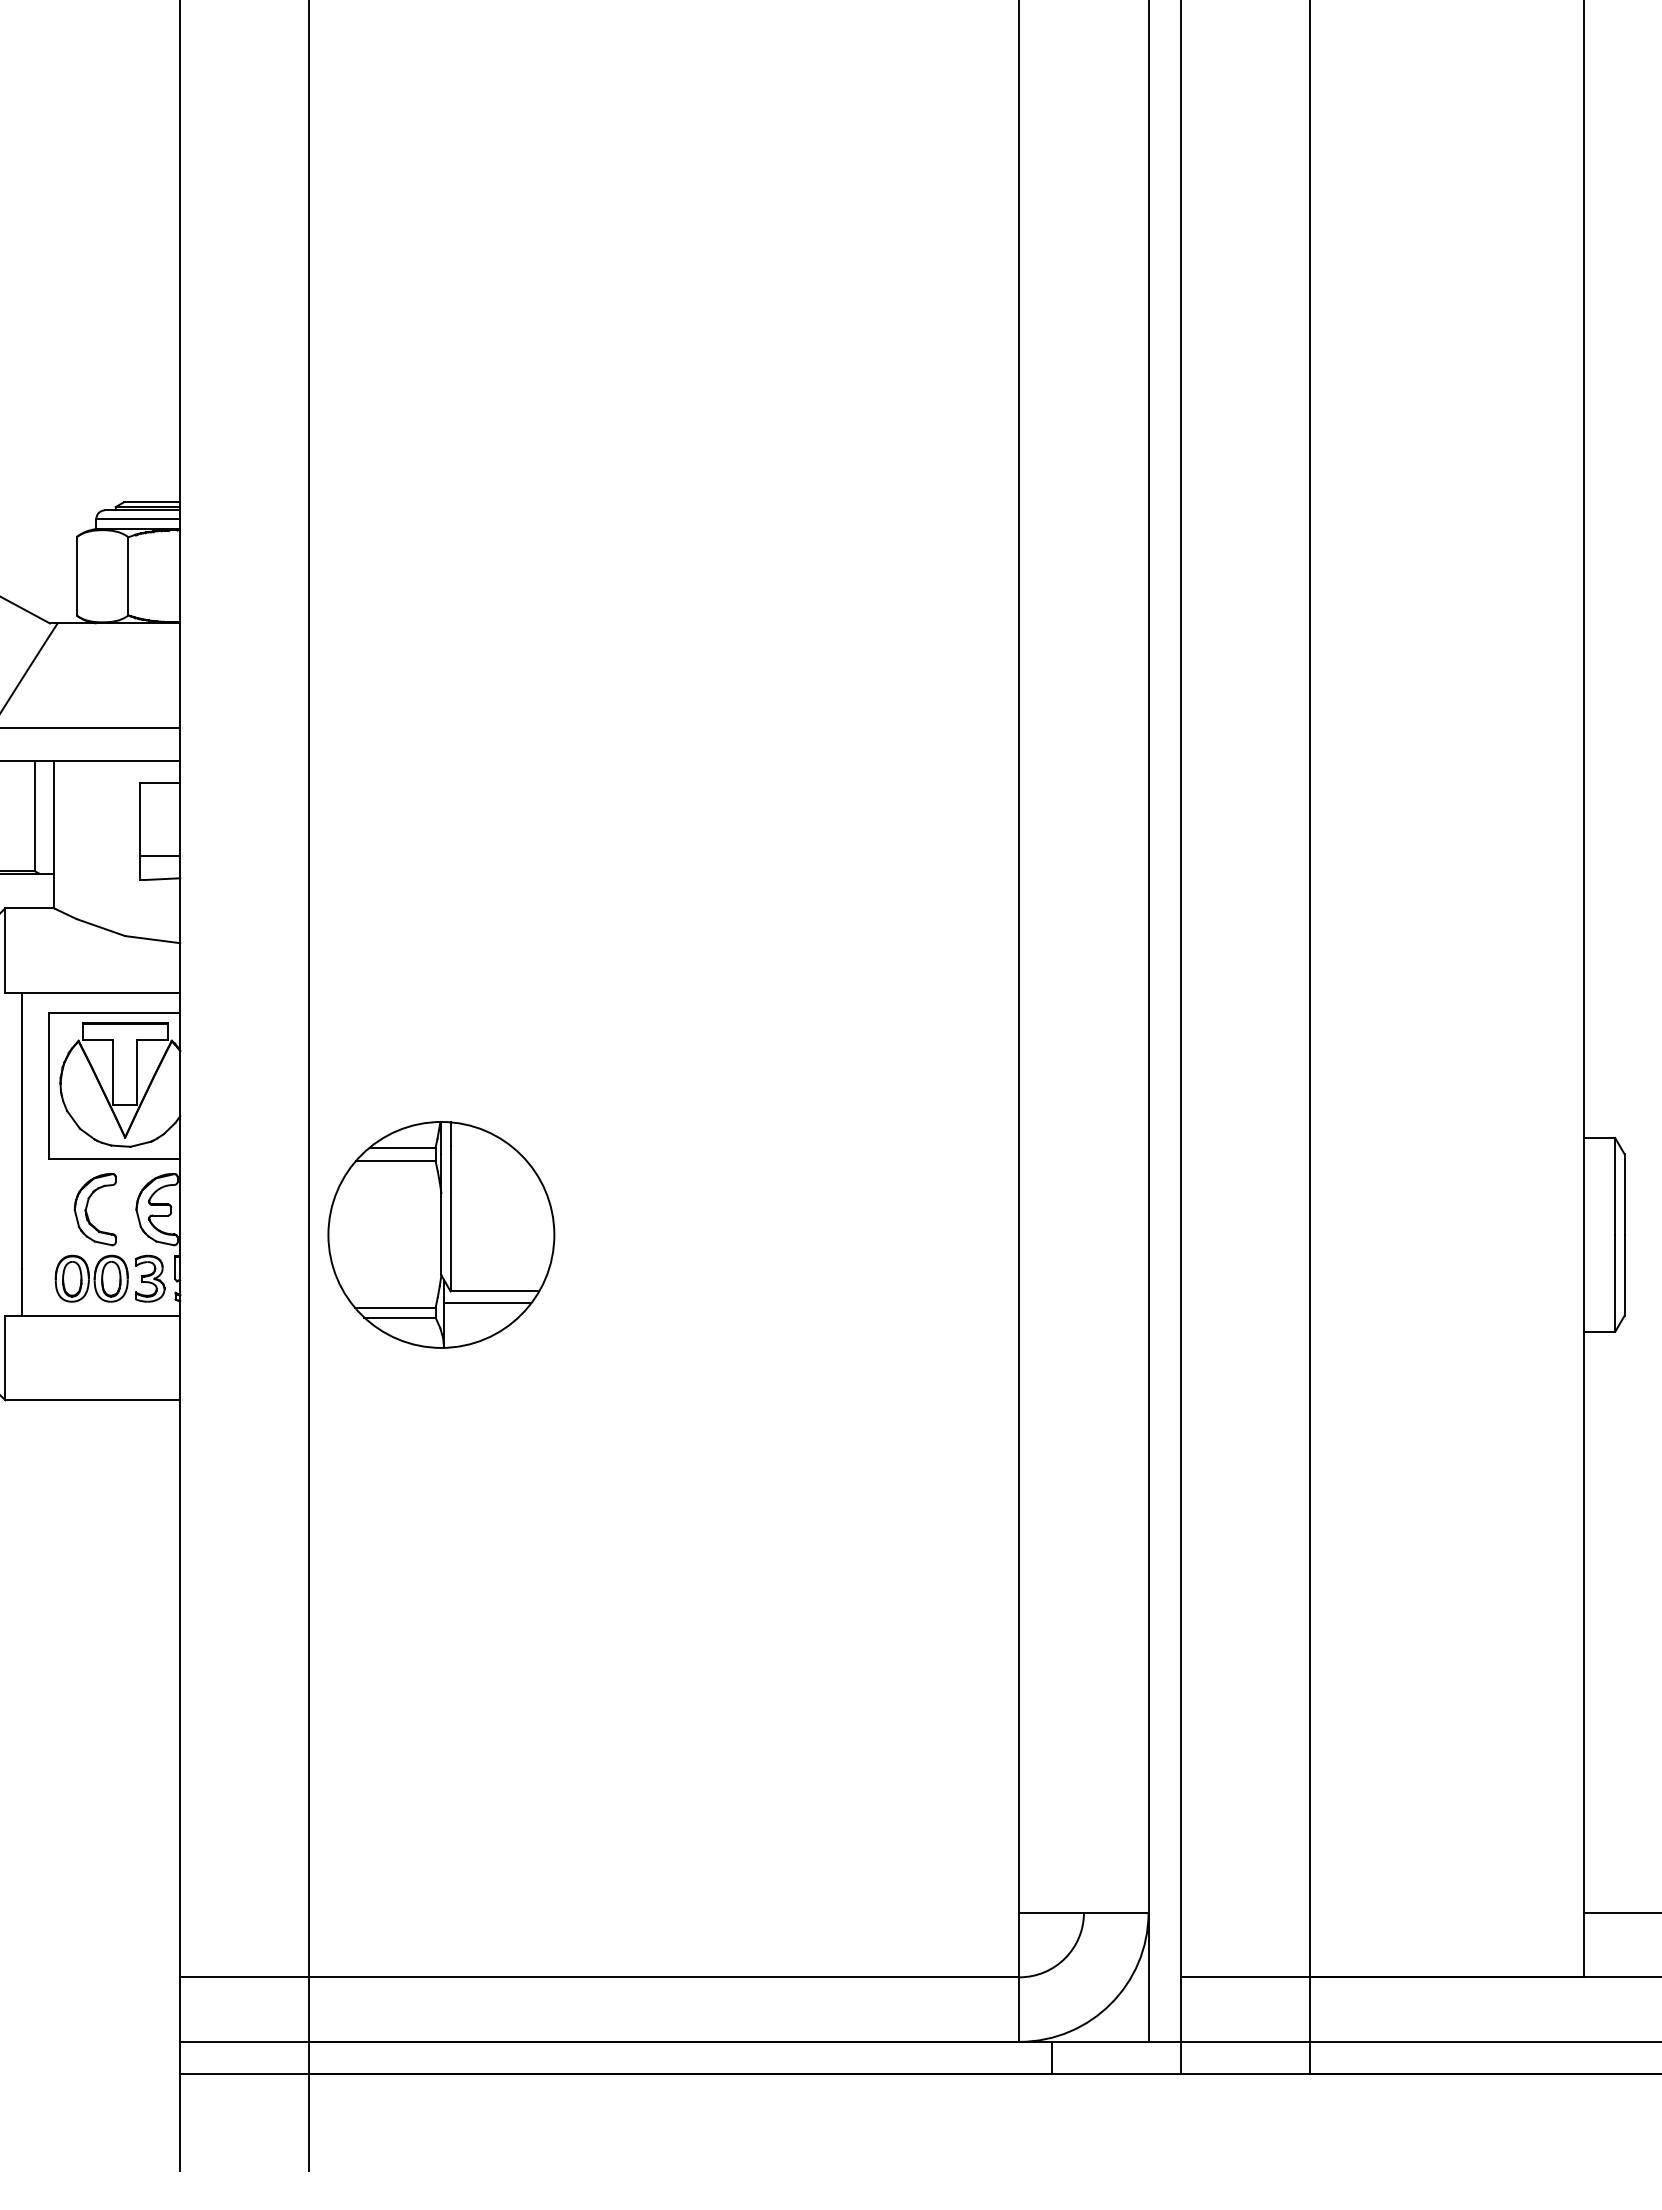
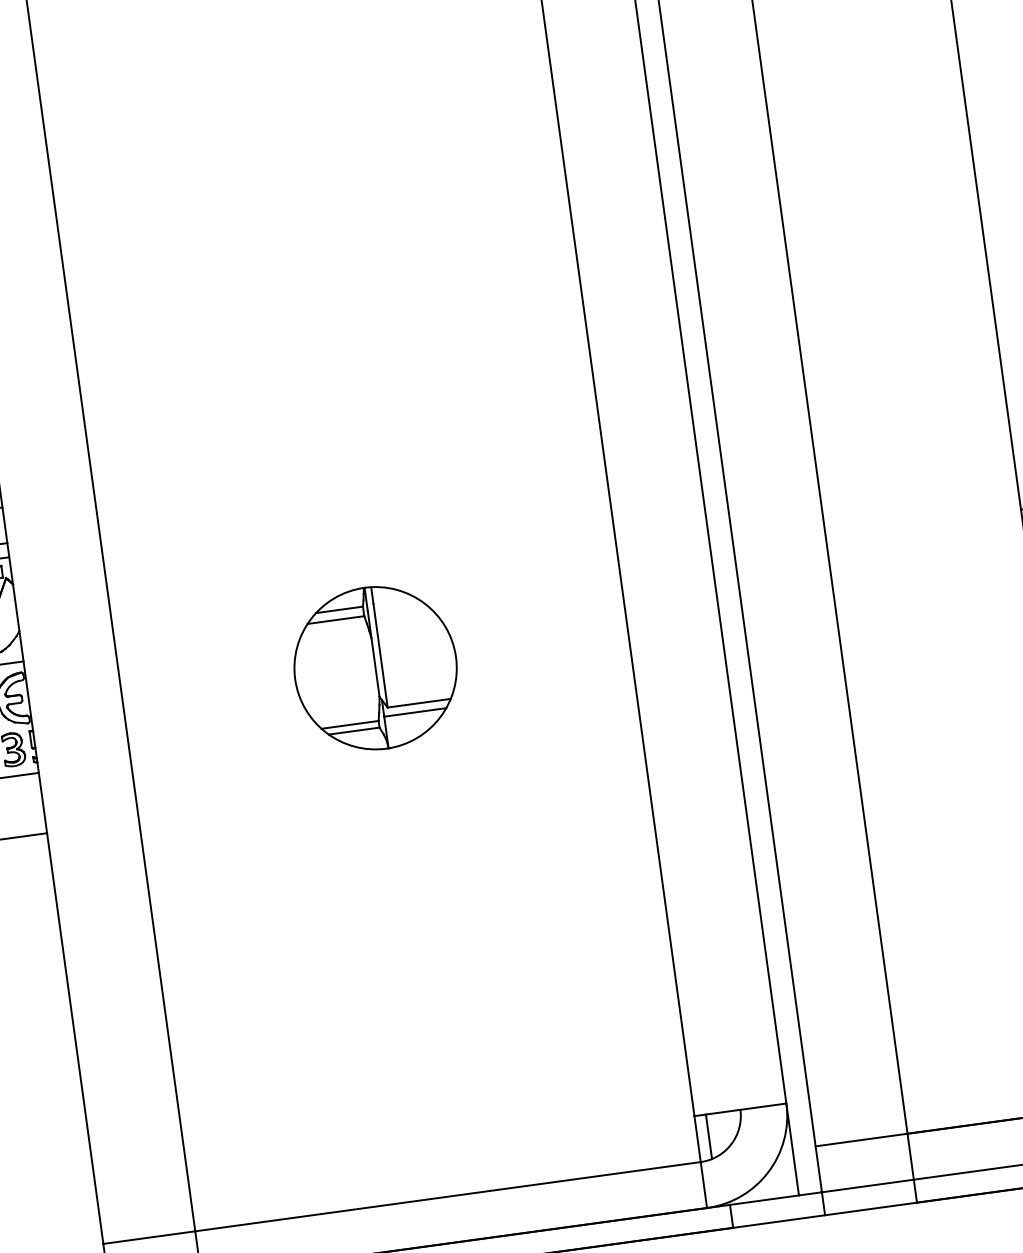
part: (441, 1234) -> (375, 667), moved
line: (1035, 1943) -> (708, 1136), added

